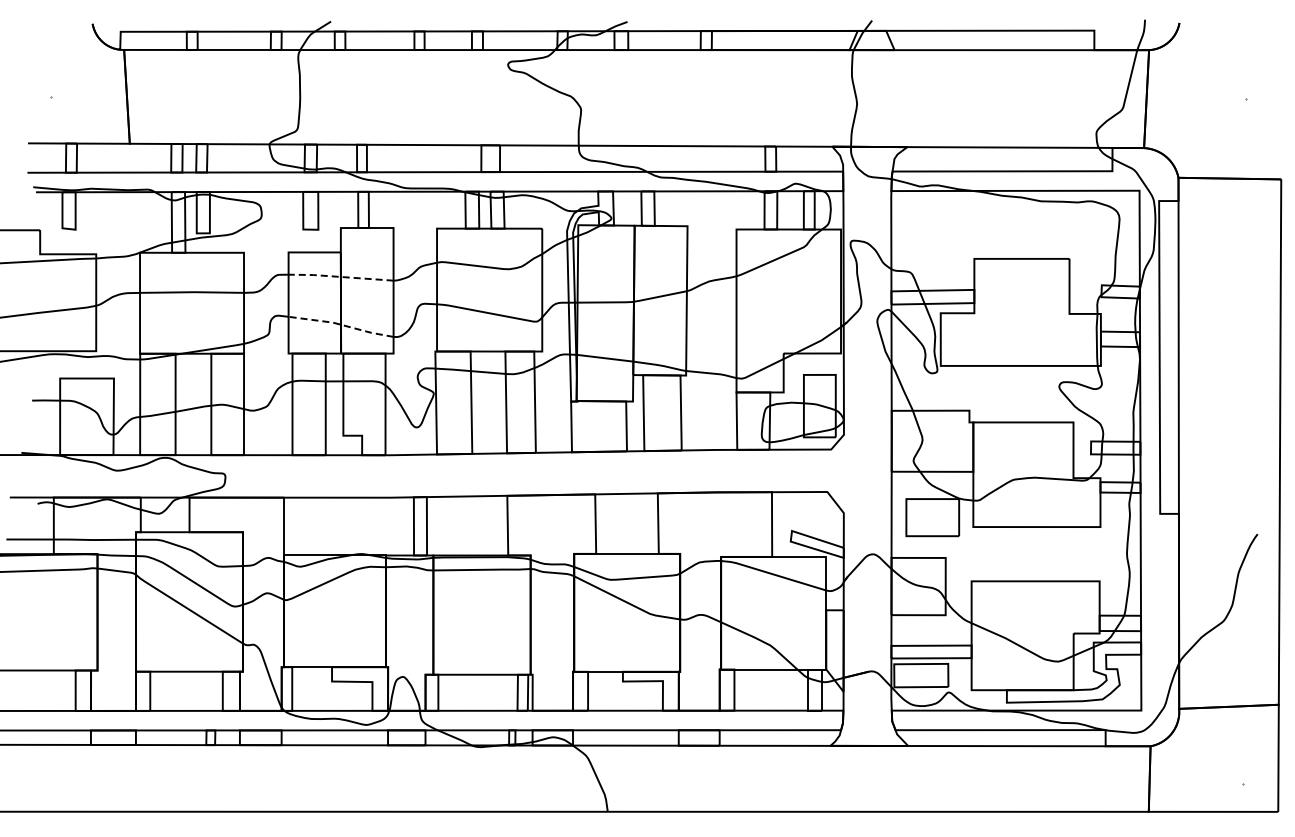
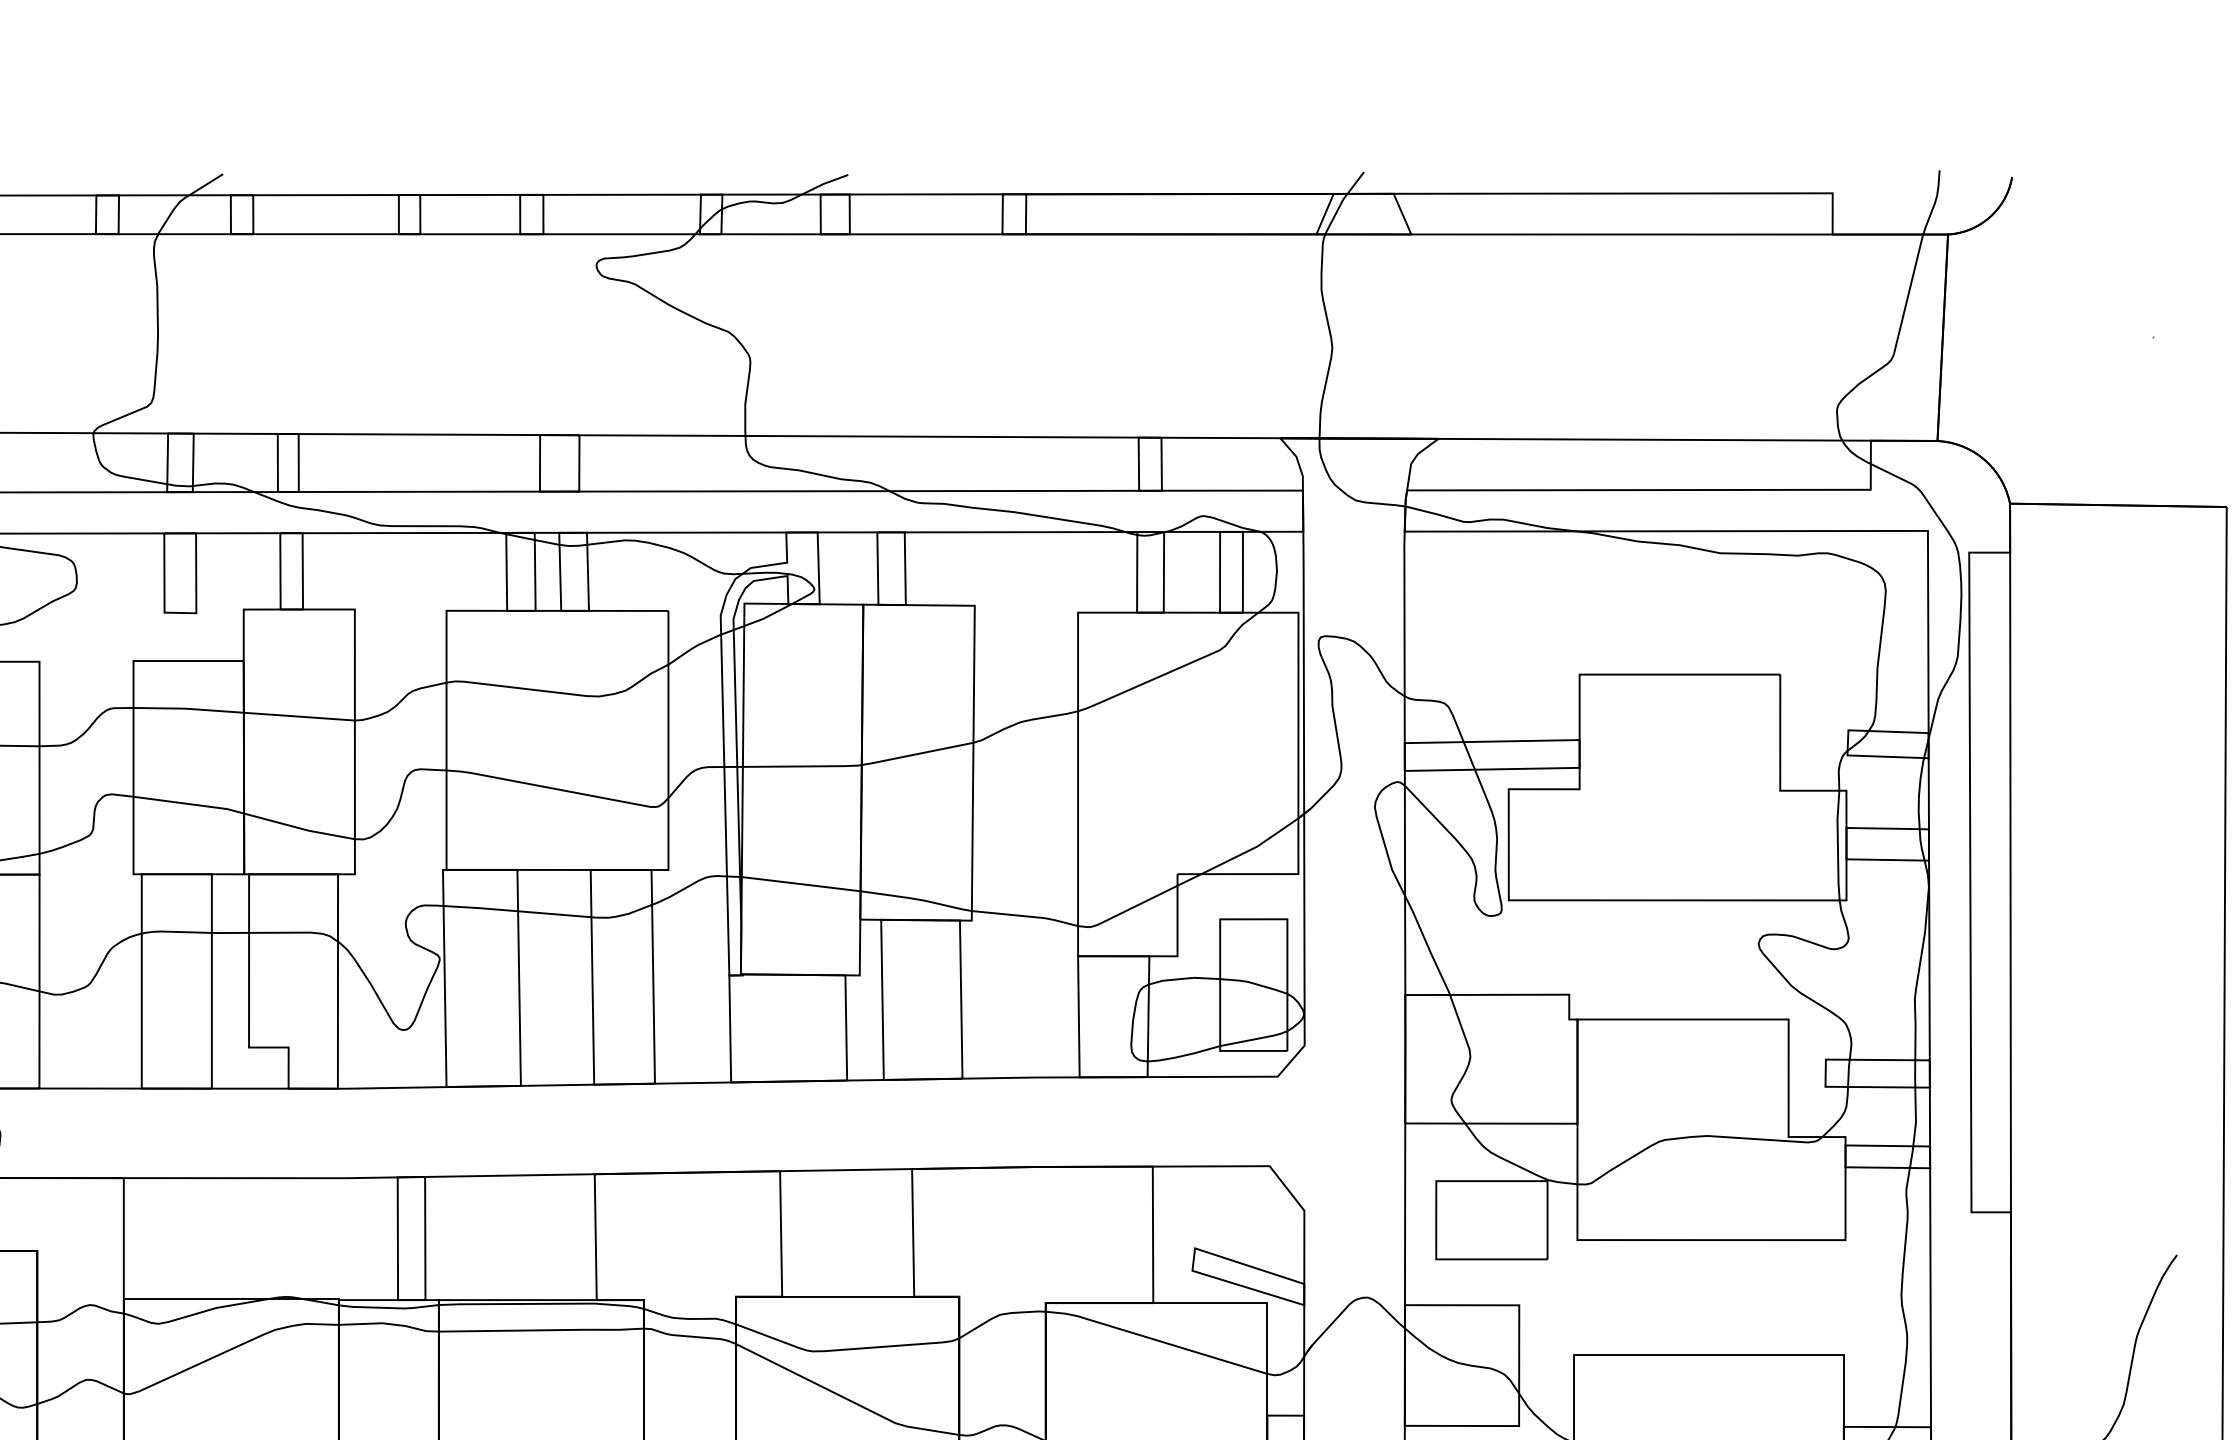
line: (339, 276) -> (240, 711), dashed -> solid
line: (341, 324) -> (245, 812), dashed -> solid

